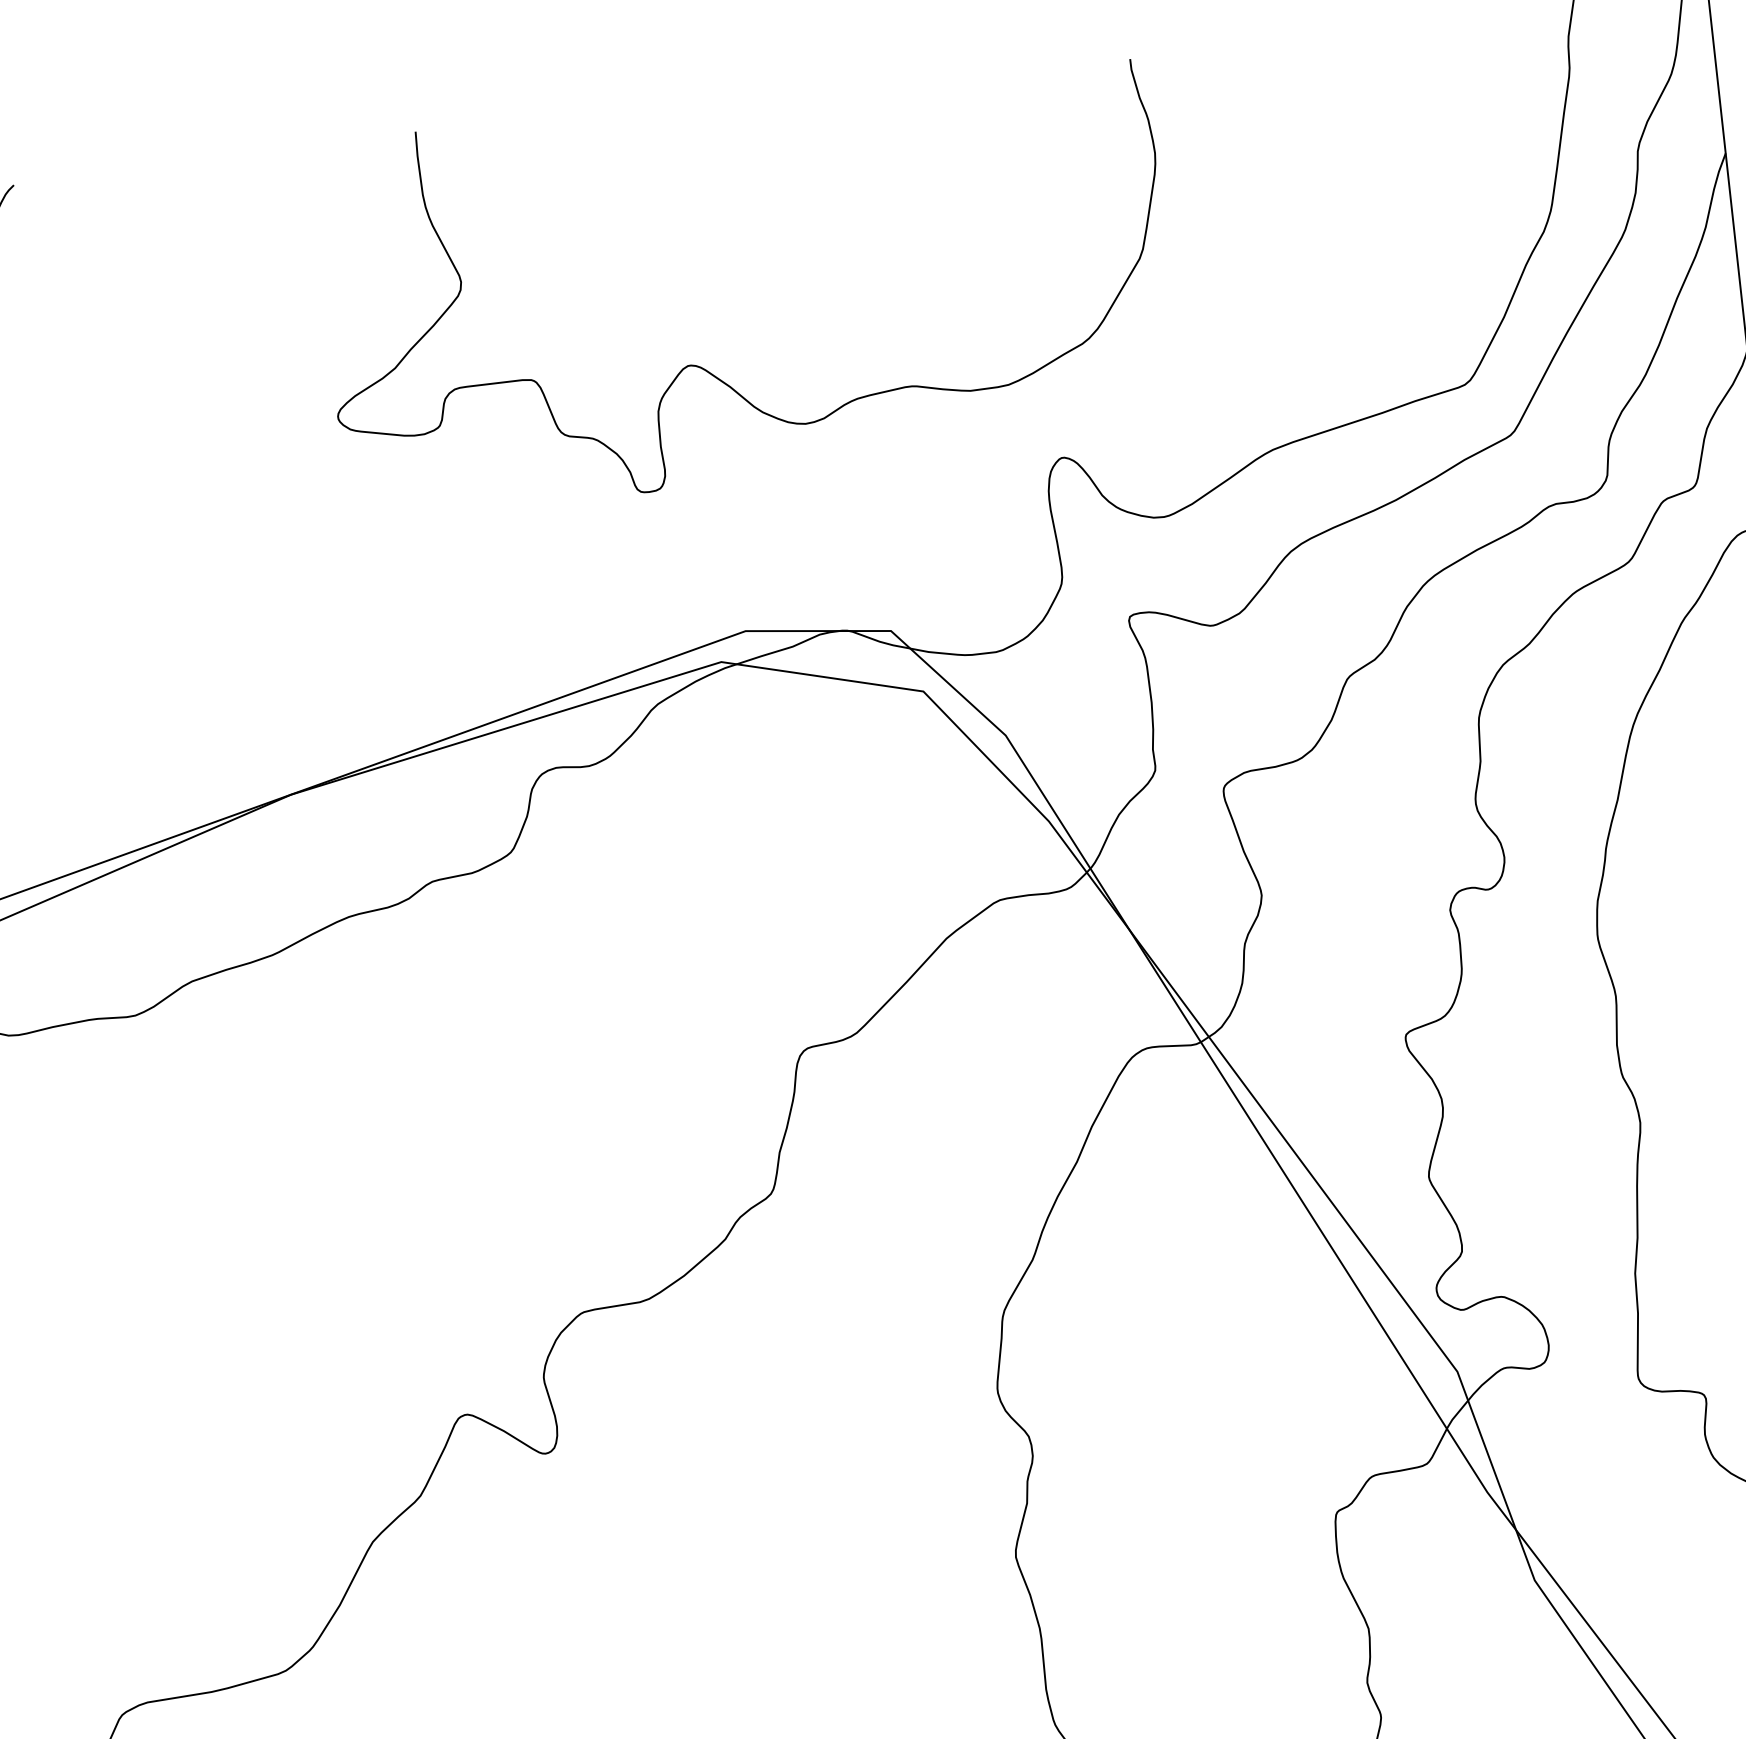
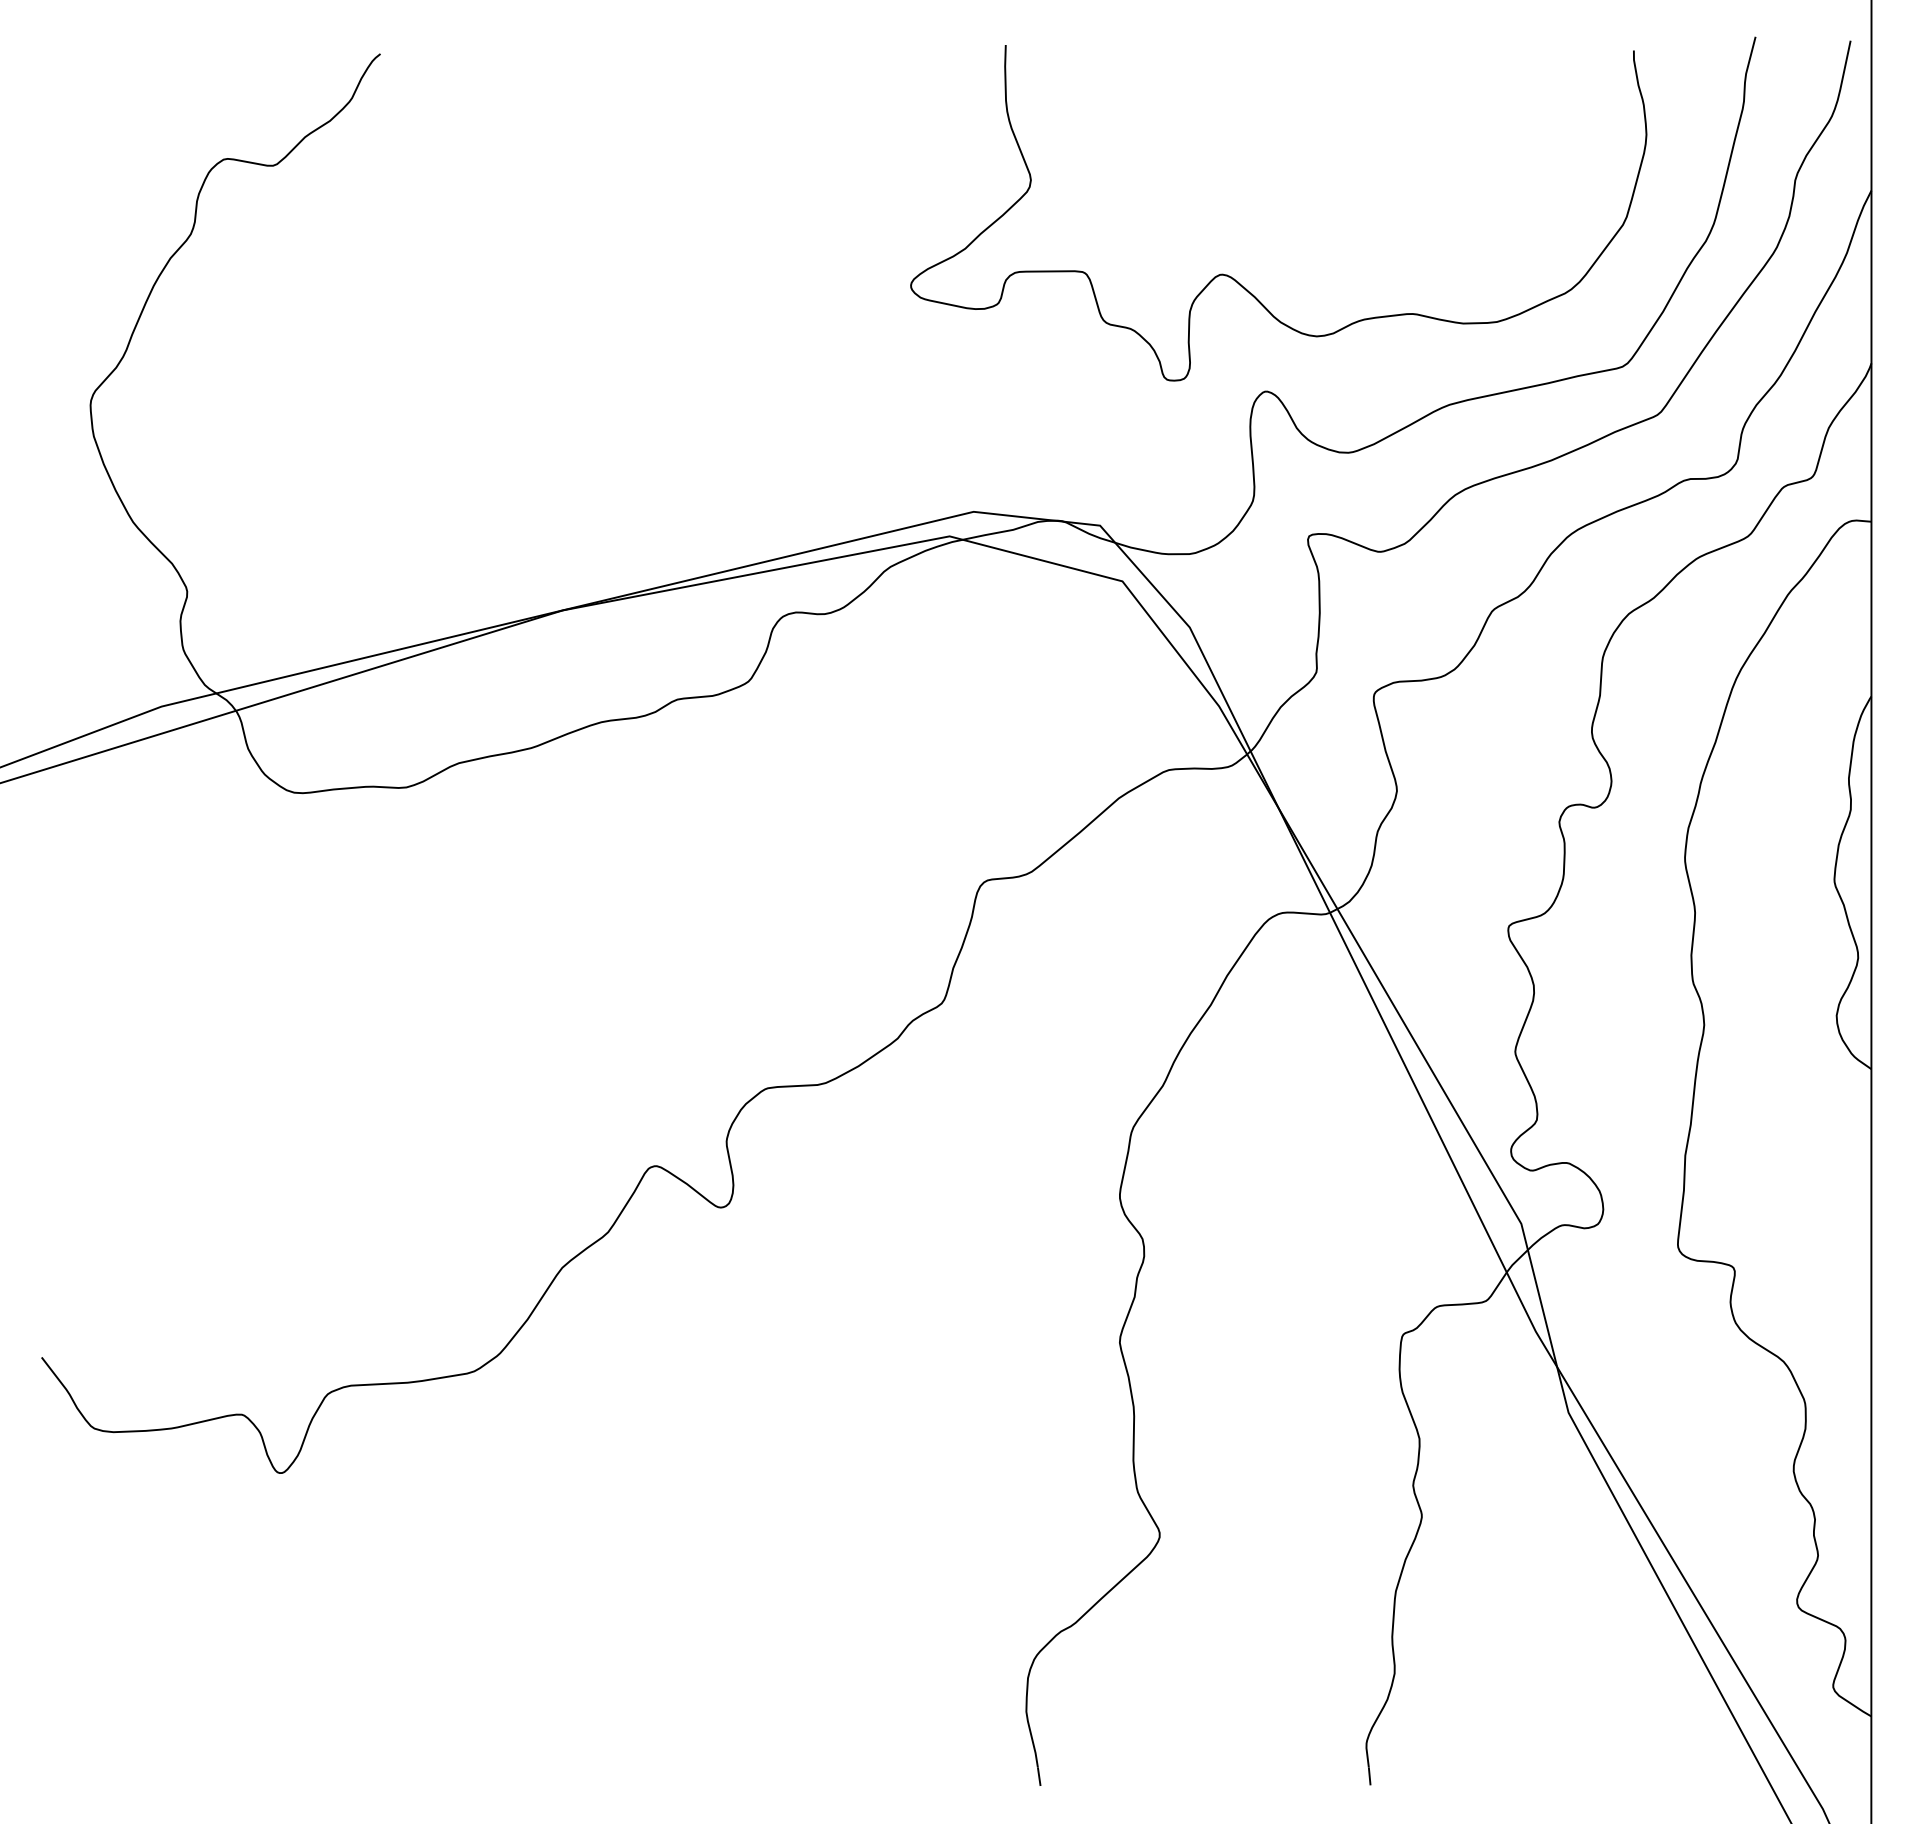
curve: (704, 368) -> (1234, 278), moved

